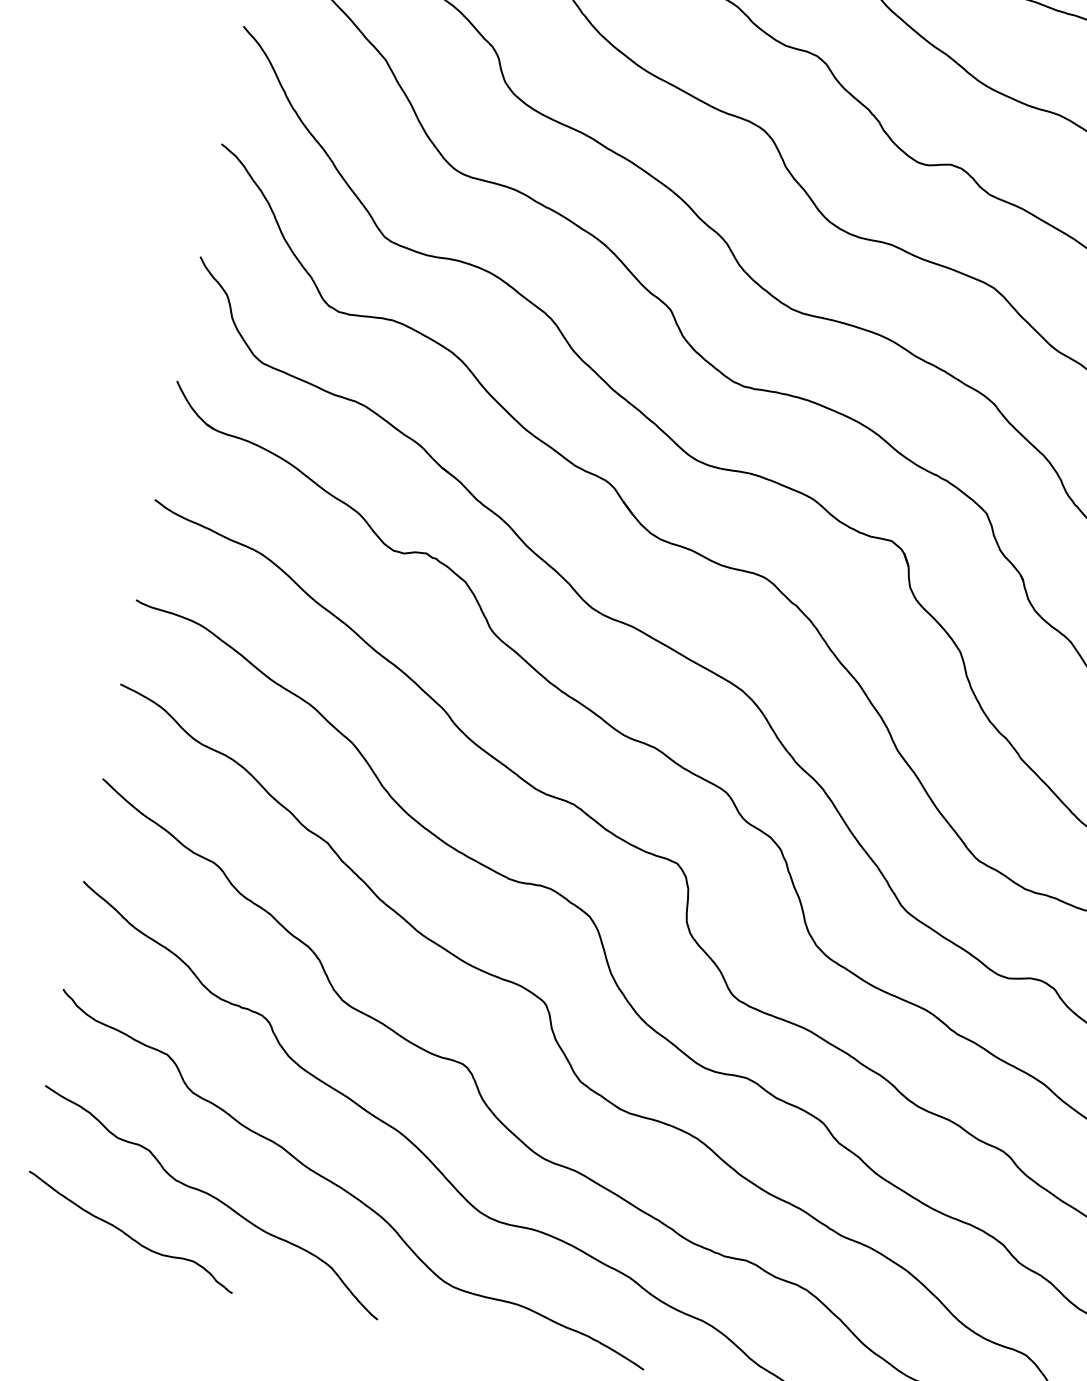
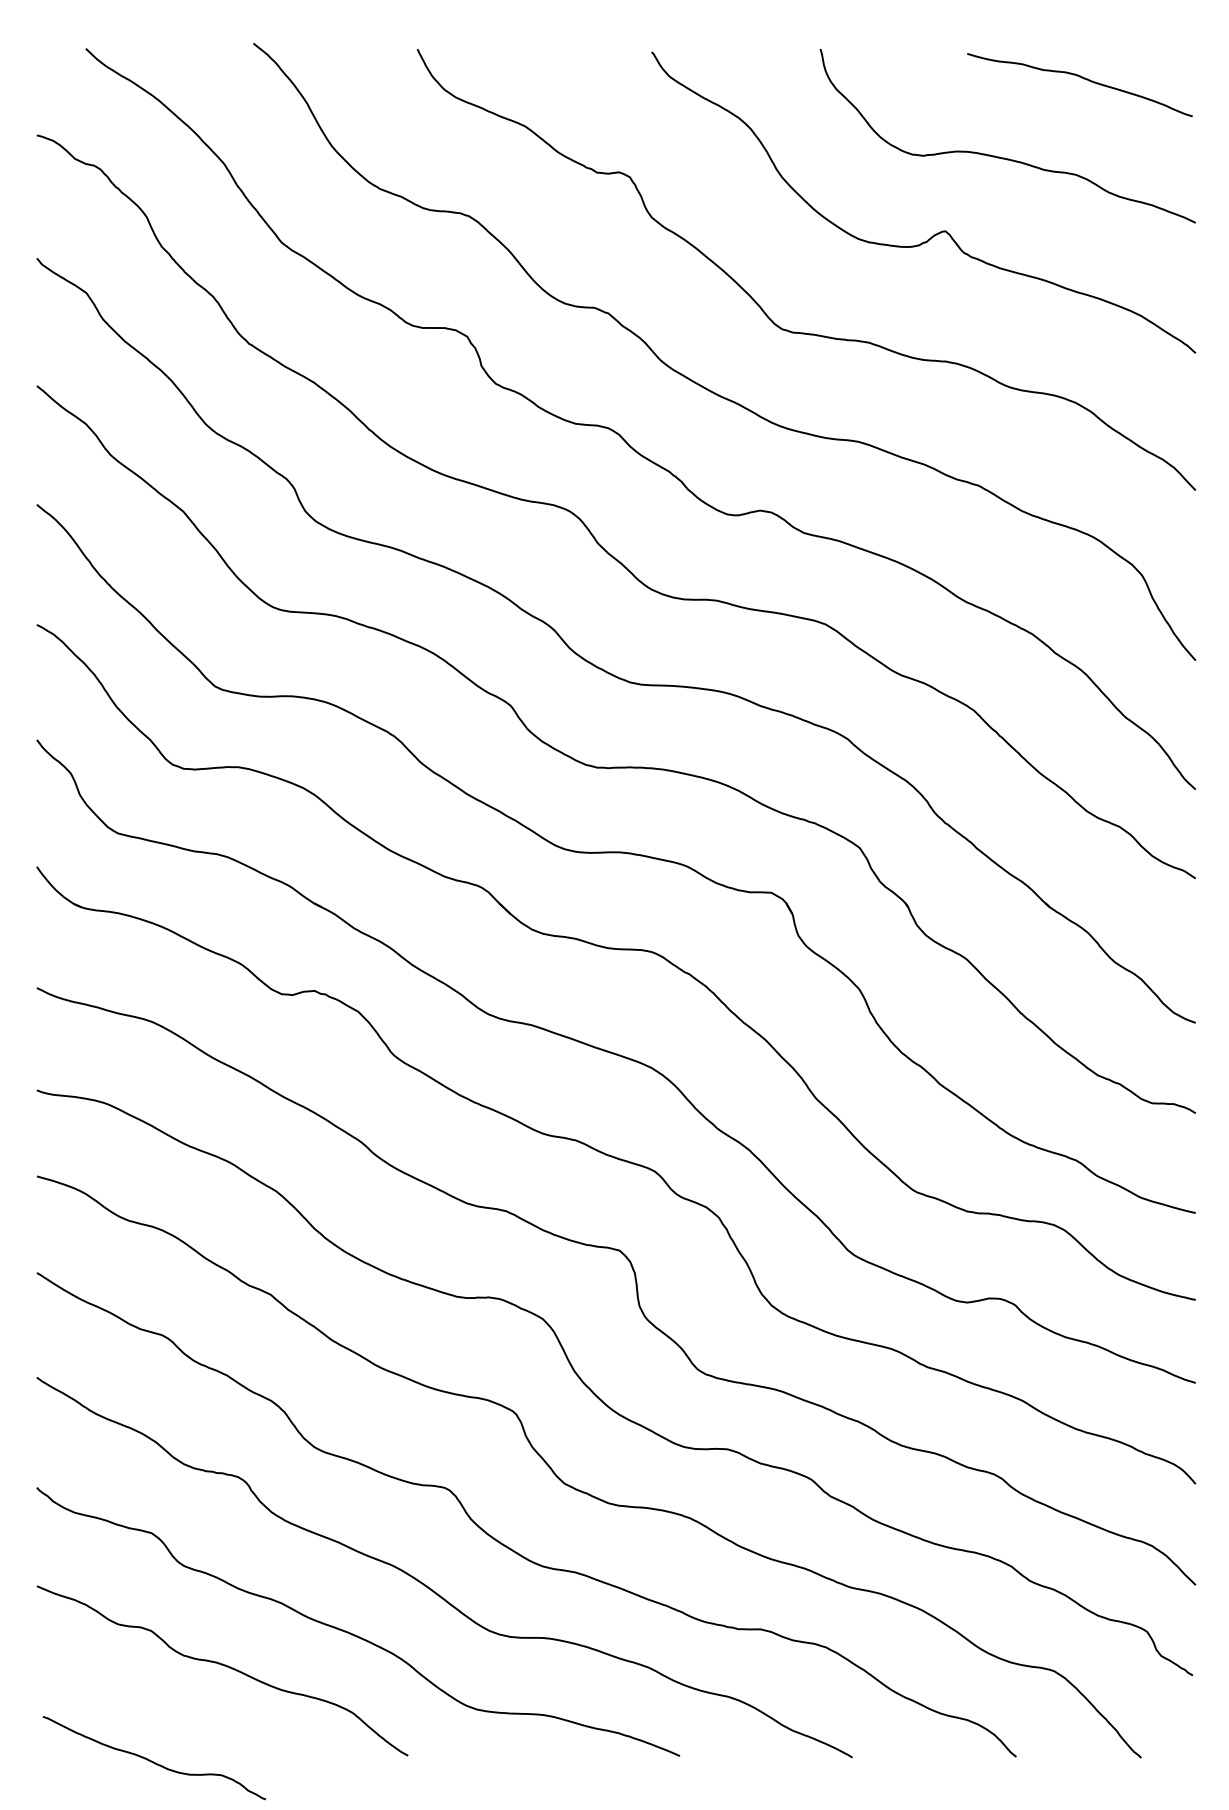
curve: (127, 1234) -> (151, 1760), moved

